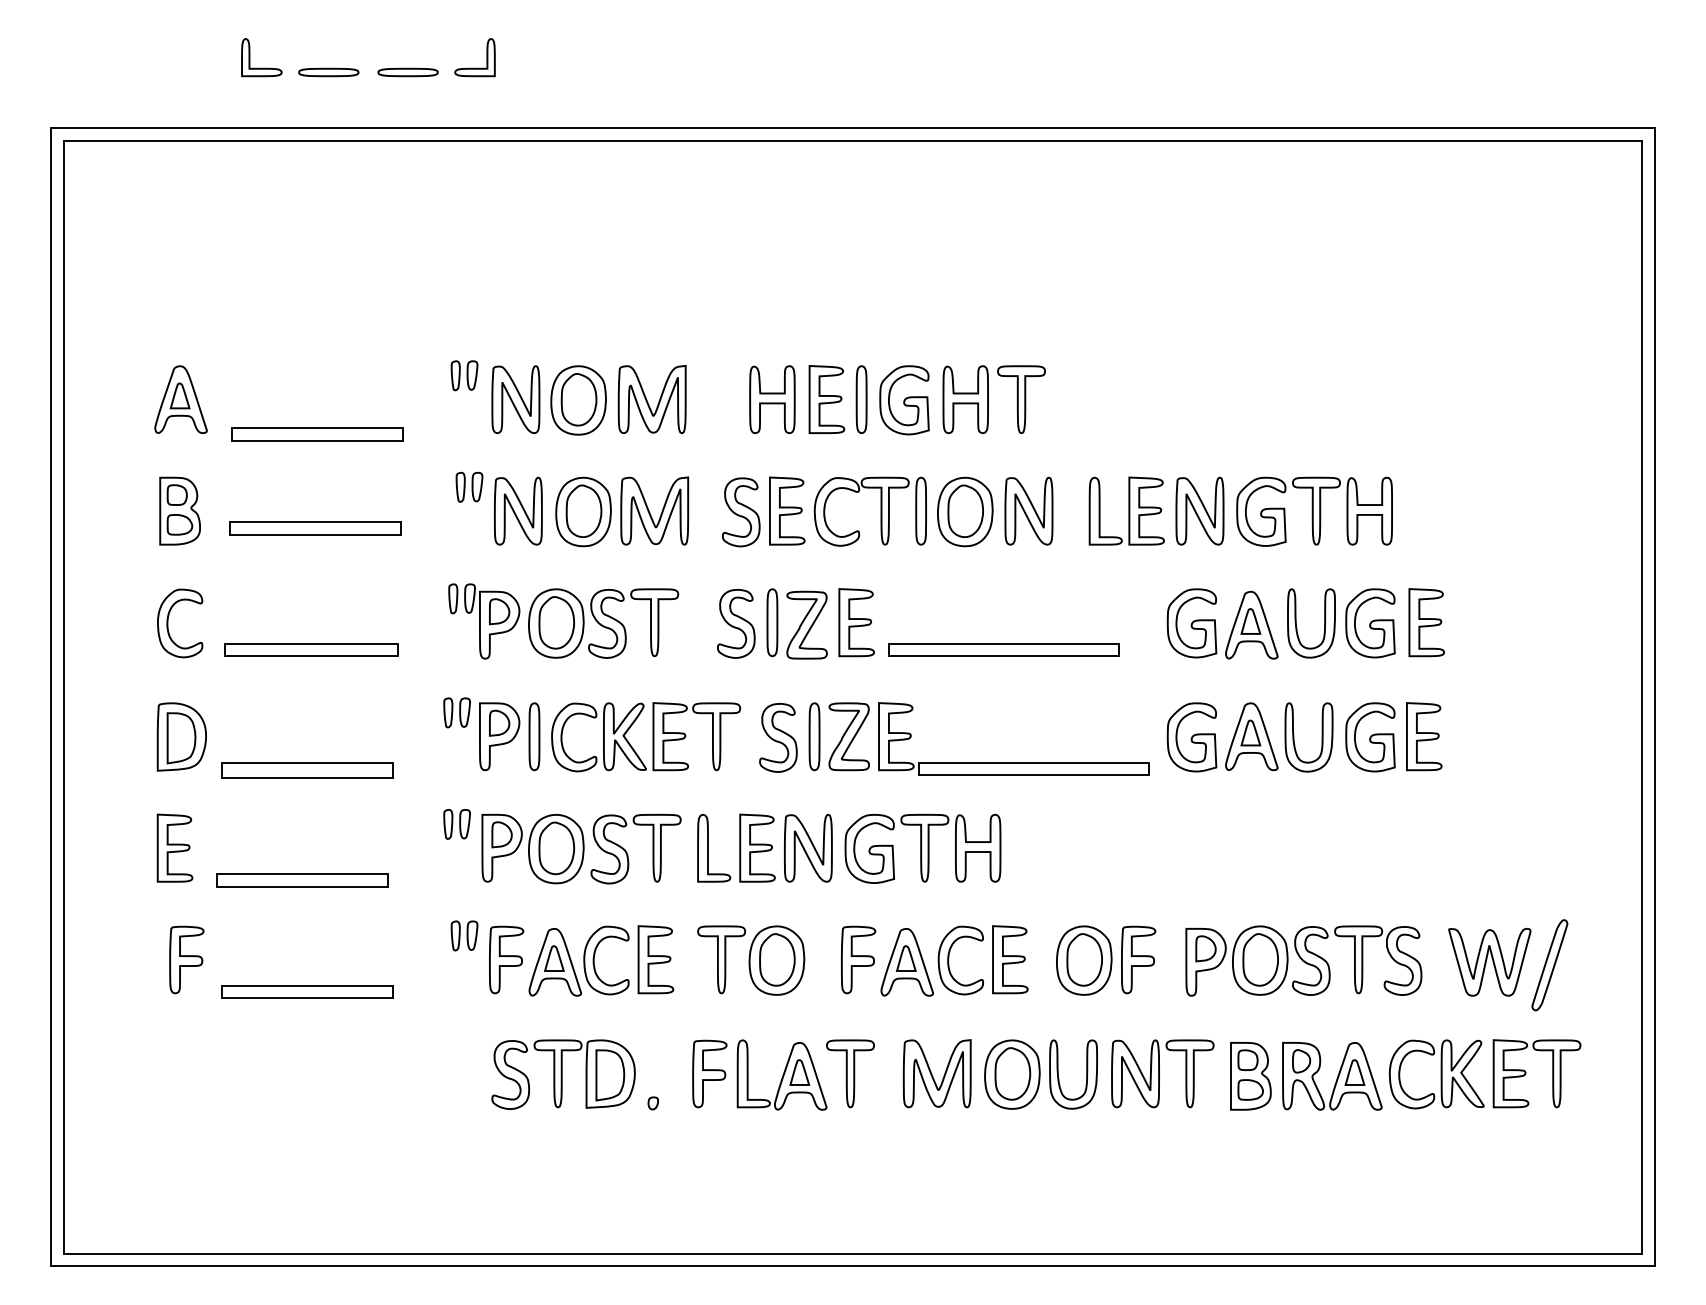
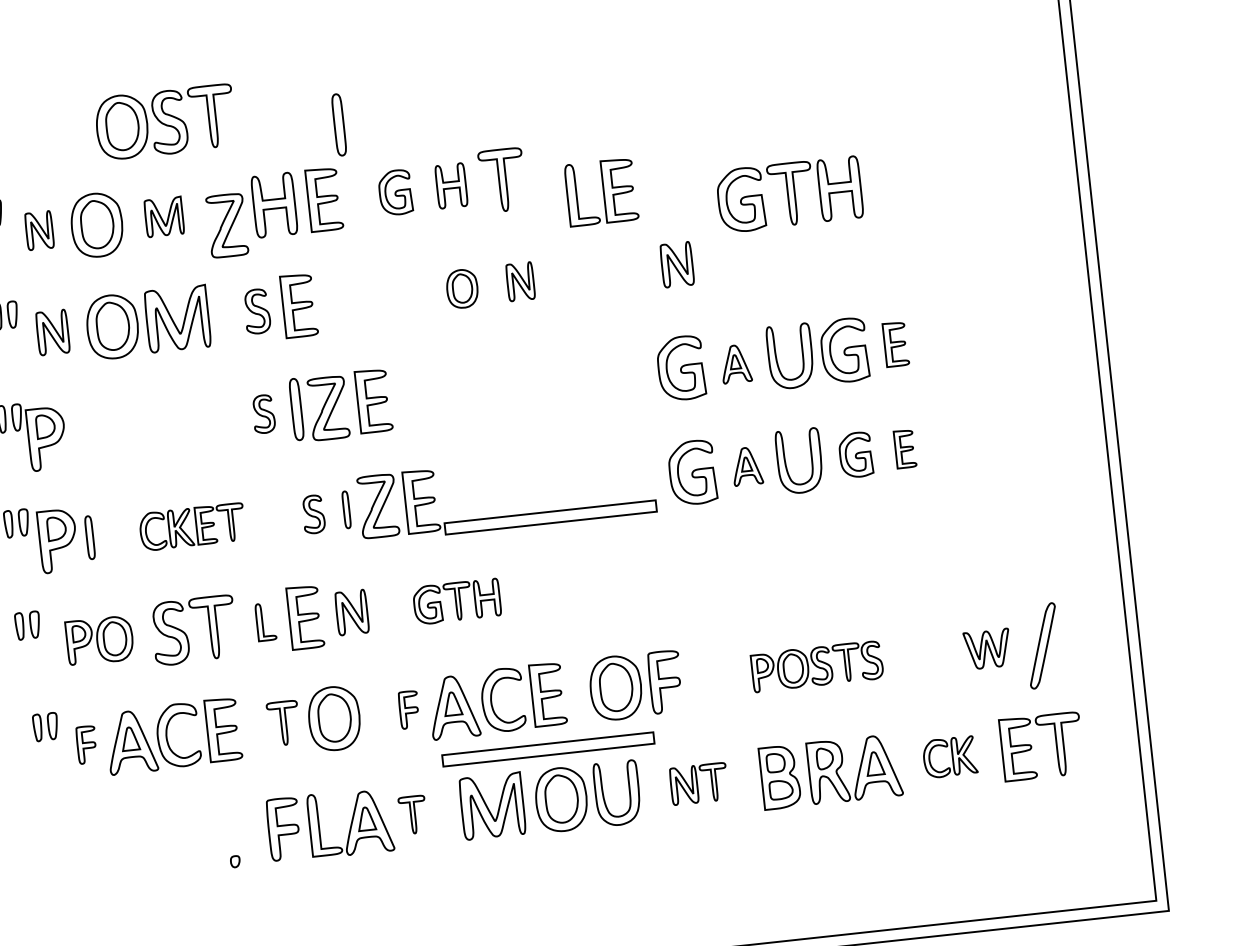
part: (515, 399) -> (39, 230), size x0.6
part: (651, 399) -> (163, 217), size x0.6
part: (861, 399) -> (339, 124), moved
part: (965, 399) -> (451, 185), size x0.7
part: (904, 400) -> (395, 192), size x0.7
part: (718, 415) -> (226, 225), added
part: (518, 510) -> (52, 331), size x0.7
part: (1028, 510) -> (520, 281), size x0.6
part: (1126, 510) -> (601, 191), moved
part: (1199, 510) -> (676, 264), size x0.7
part: (880, 511) -> (384, 296), removed
part: (965, 511) -> (462, 288), size x0.6
part: (1314, 511) -> (789, 194), moved
part: (741, 512) -> (257, 311), size x0.7
part: (1426, 622) -> (895, 344), size x0.7
part: (603, 623) -> (165, 122), moved
part: (736, 623) -> (263, 413), size x0.6
part: (1251, 624) -> (735, 363), size x0.6
part: (1003, 649) -> (547, 749), moved
part: (534, 736) -> (90, 537), size x0.7
part: (814, 736) -> (346, 509), size x0.6
part: (1251, 736) -> (746, 466), size x0.6
part: (1424, 736) -> (905, 448), size x0.6
part: (646, 737) -> (192, 527), size x0.6
part: (778, 737) -> (313, 514), size x0.6
part: (1370, 737) -> (855, 455), size x0.7
part: (714, 848) -> (266, 622), size x0.6
part: (808, 848) -> (352, 612), size x0.7
part: (922, 848) -> (456, 601), size x0.6
part: (532, 849) -> (99, 641), size x0.7
part: (506, 959) -> (86, 744), size x0.6
part: (721, 959) -> (283, 723), size x0.7
part: (858, 959) -> (409, 709), size x0.6
part: (1303, 960) -> (816, 666), size x0.6
part: (1489, 962) -> (987, 649), size x0.6
part: (850, 1073) -> (413, 814), size x0.6
part: (1162, 1073) -> (698, 783), size x0.6
part: (563, 1074) -> (150, 844), removed
part: (1436, 1074) -> (949, 757), size x0.6

